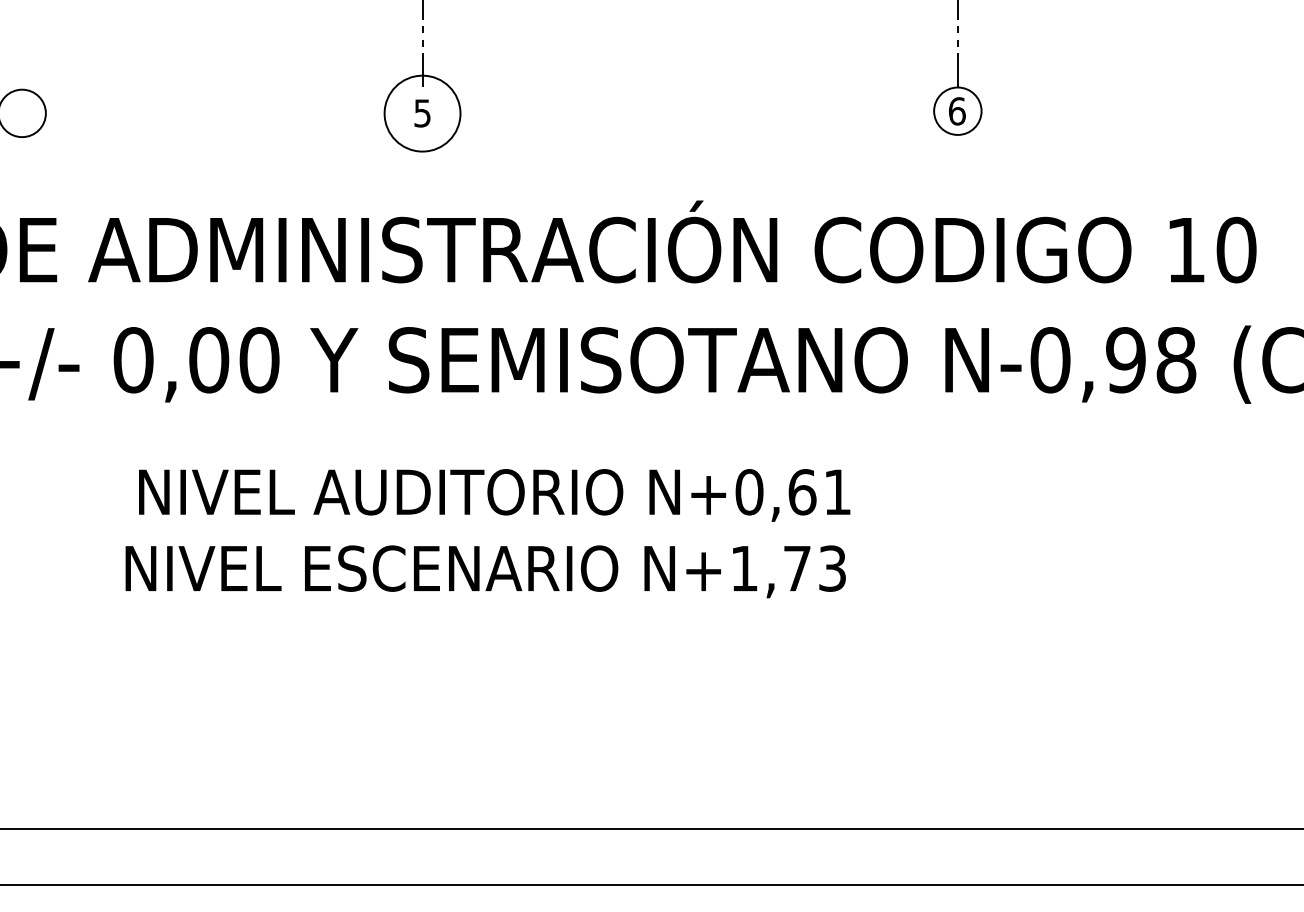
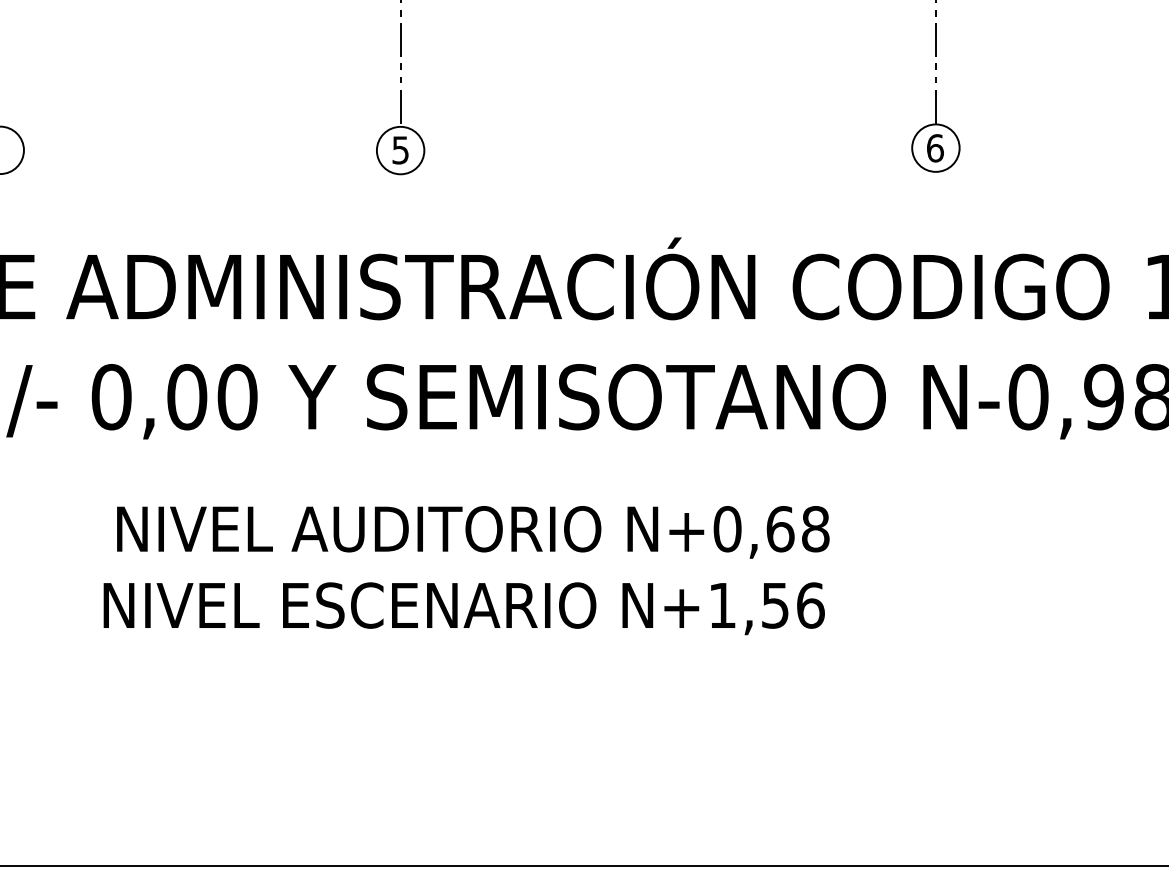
circle: (422, 113) -> (400, 150), size x0.62
text: (837, 492) -> (815, 529), N+0,61 -> N+0,68
text: (815, 568) -> (793, 605), N+1,73 -> N+1,56

